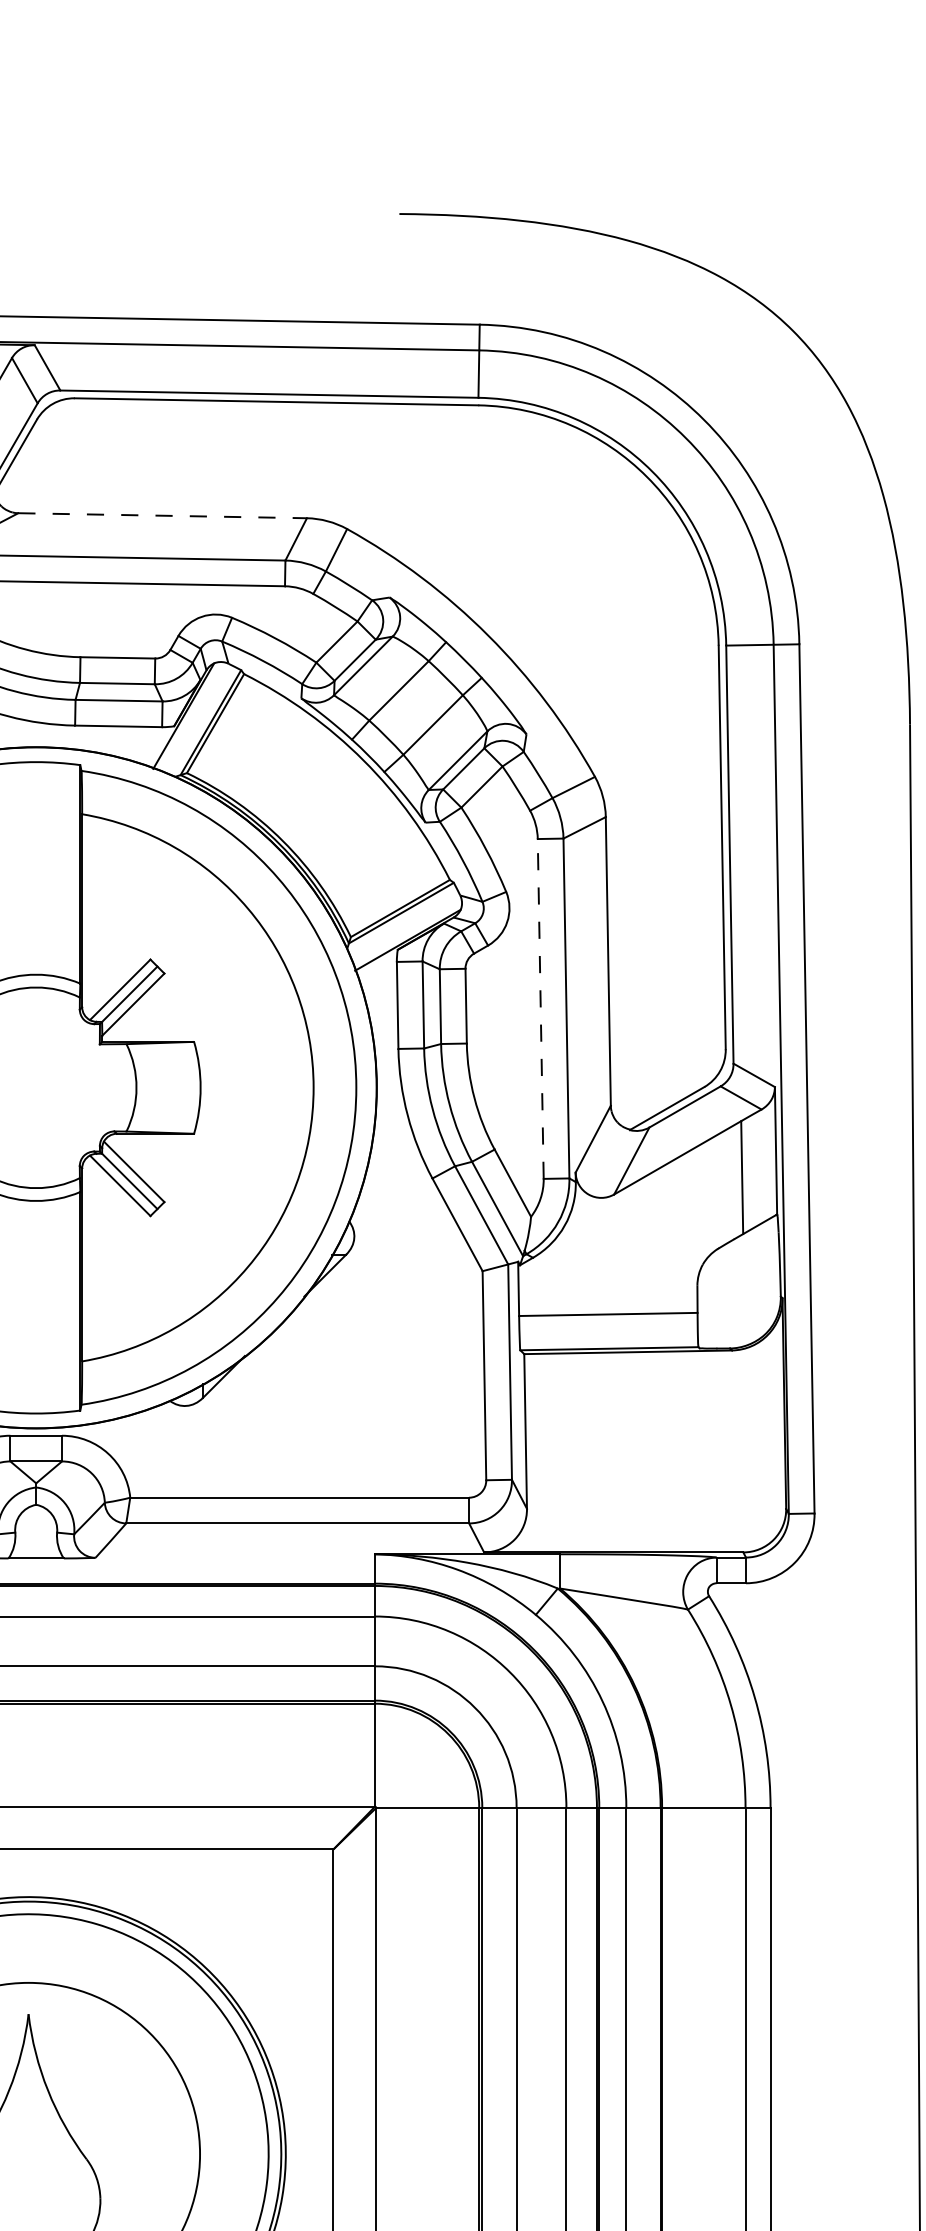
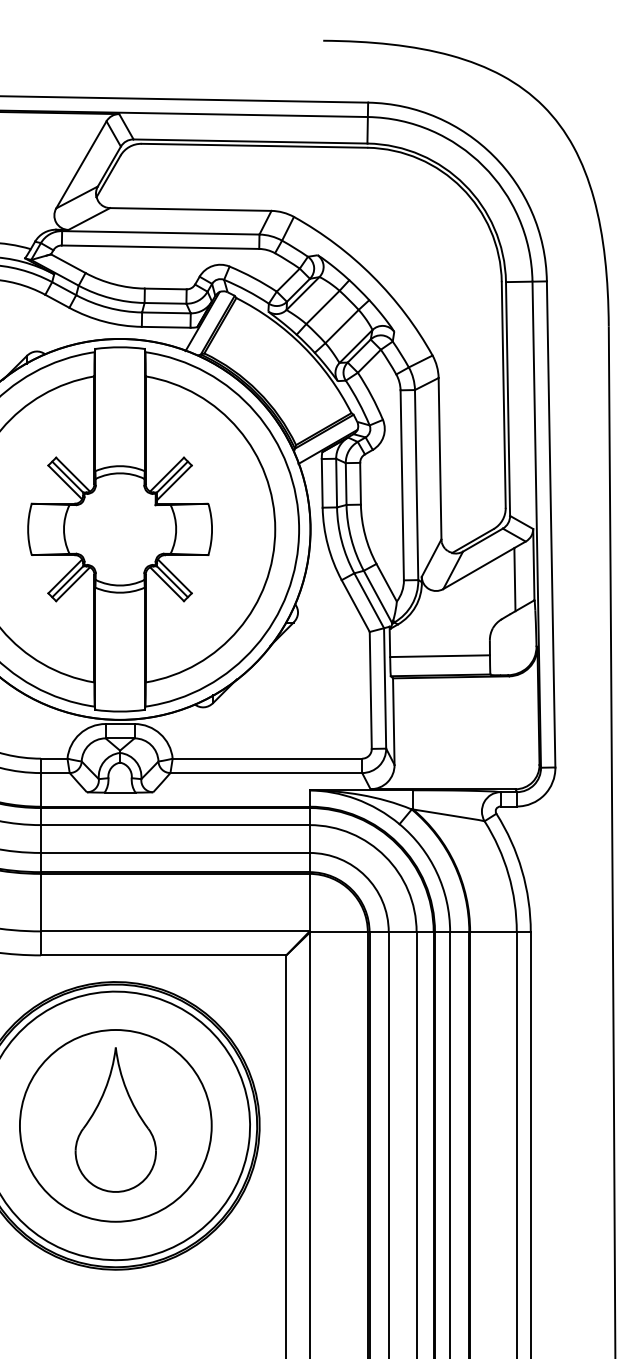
line: (162, 515) -> (190, 209), dashed -> solid
line: (541, 1007) -> (402, 484), dashed -> solid

